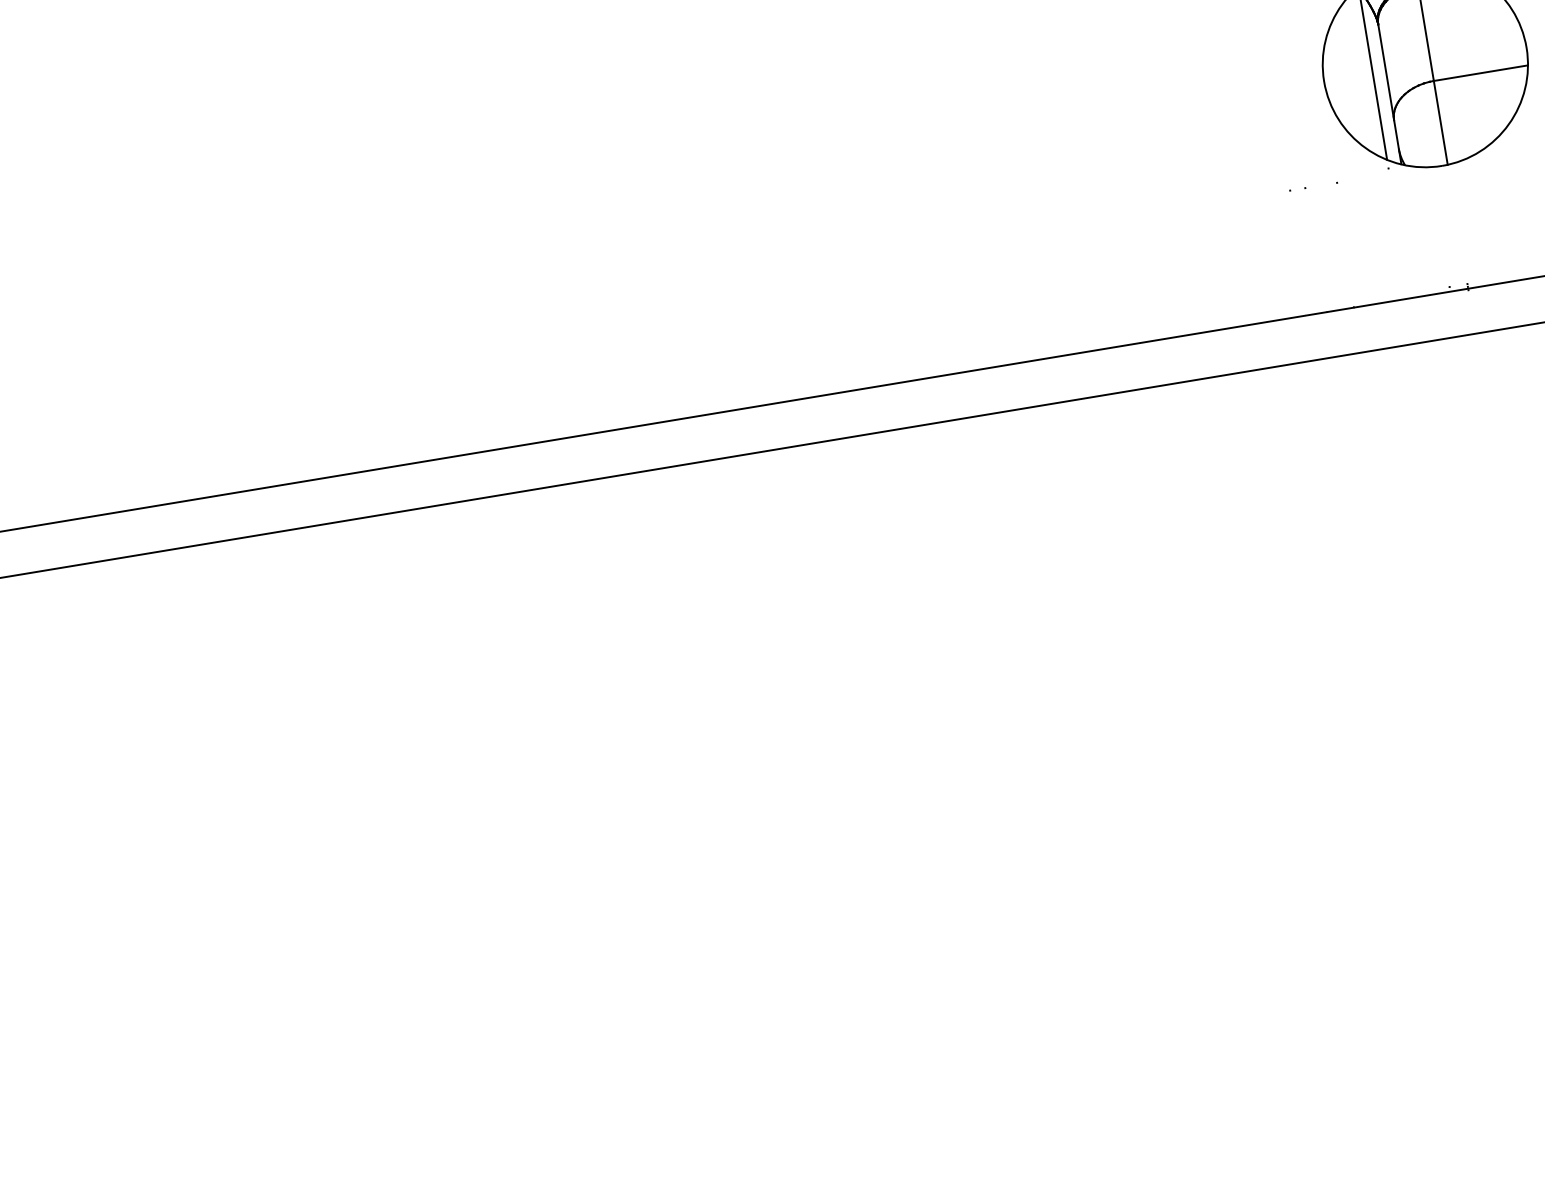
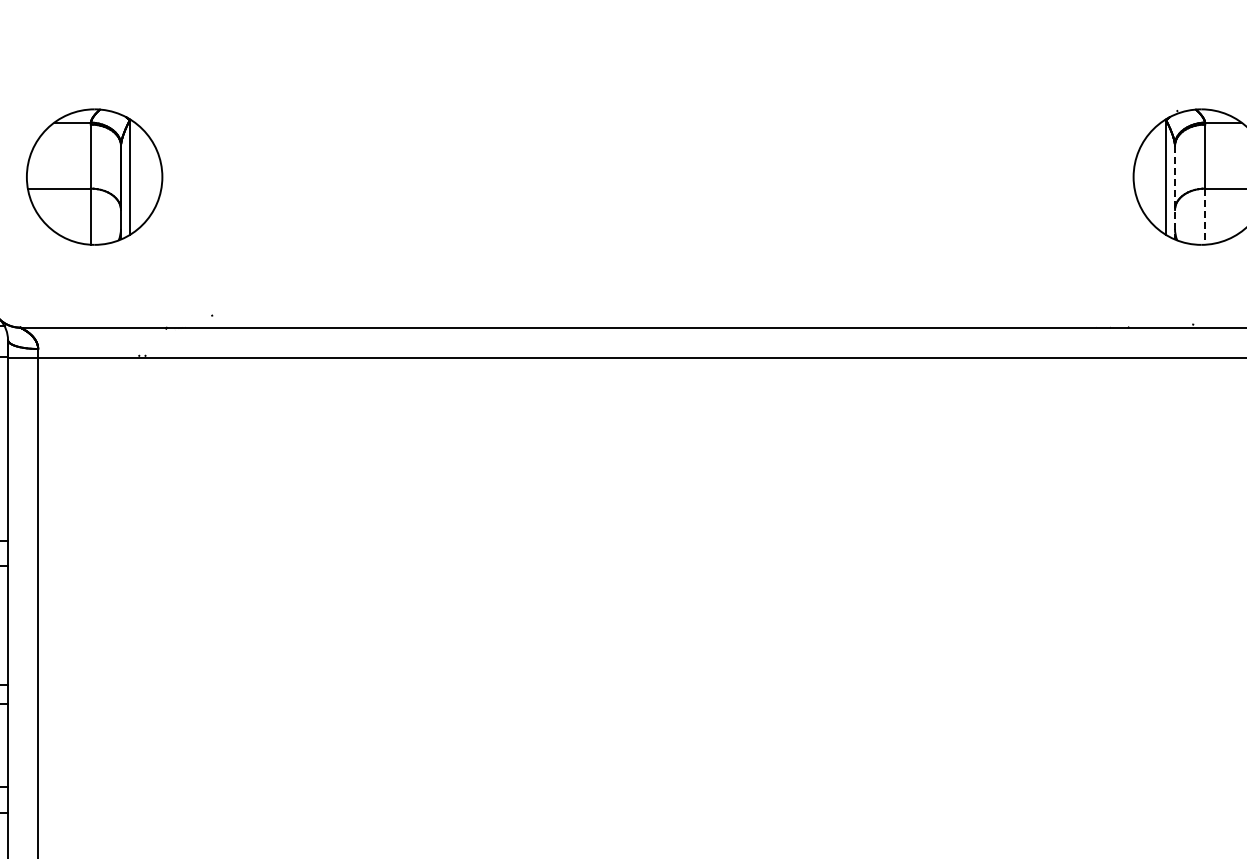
line: (1390, 94) -> (1175, 192), solid -> dashed
line: (1441, 123) -> (1205, 217), solid -> dashed

